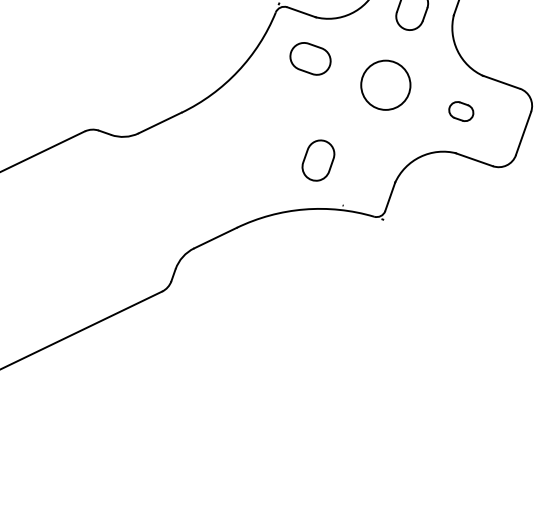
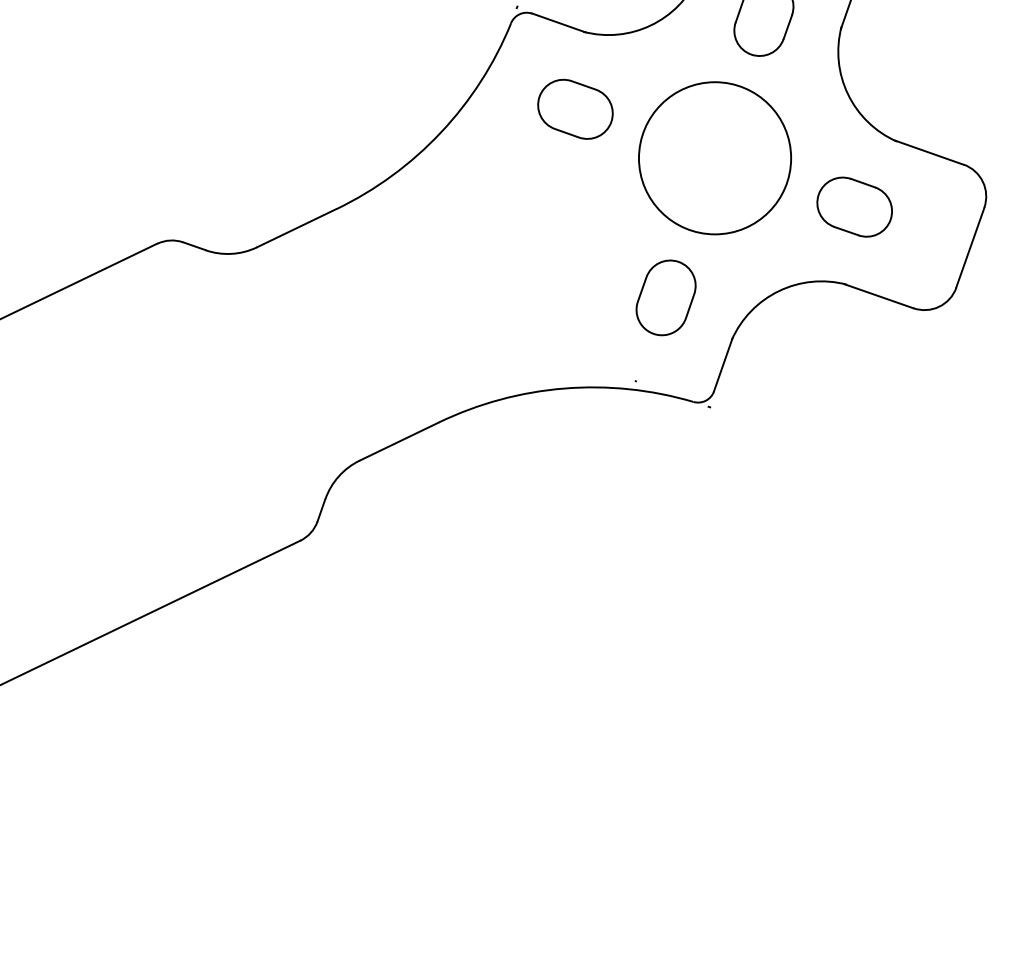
circle: (385, 85) -> (714, 158), size x1.67
part: (461, 111) -> (855, 206), size x1.67
part: (318, 160) -> (666, 297), moved

